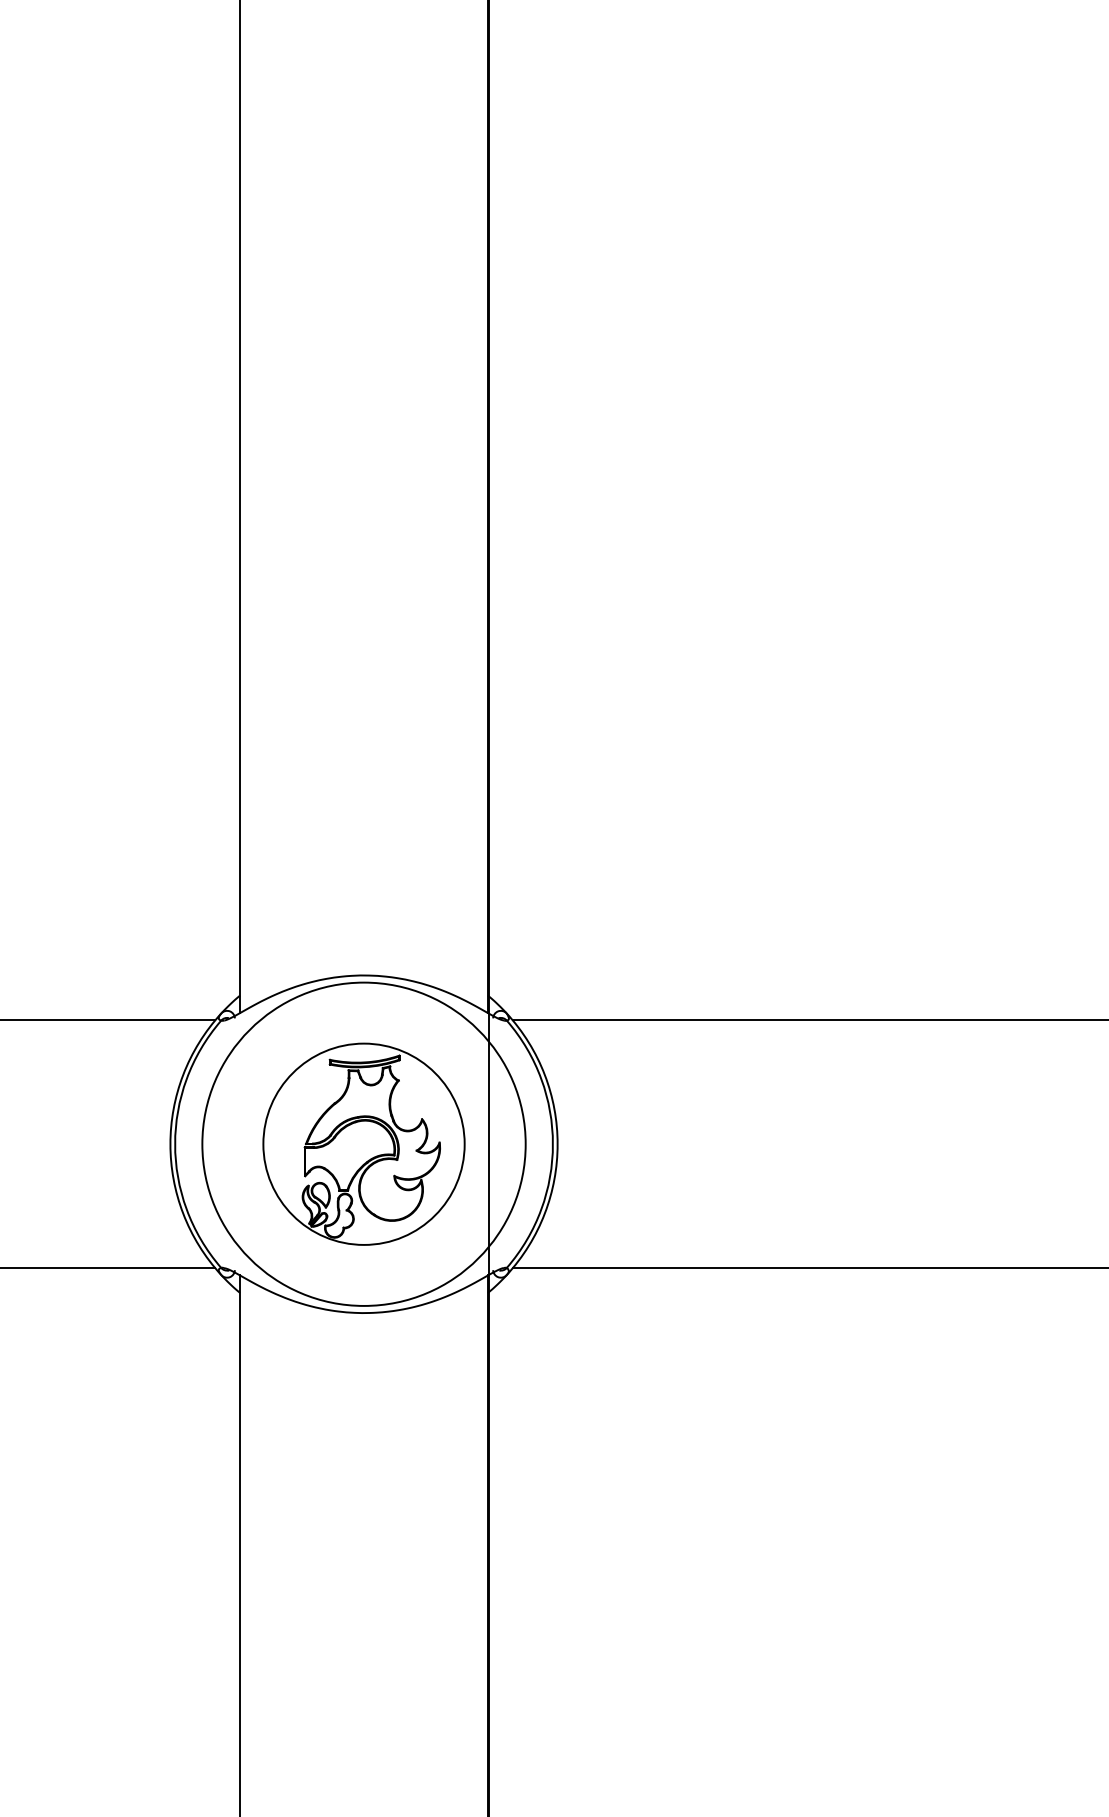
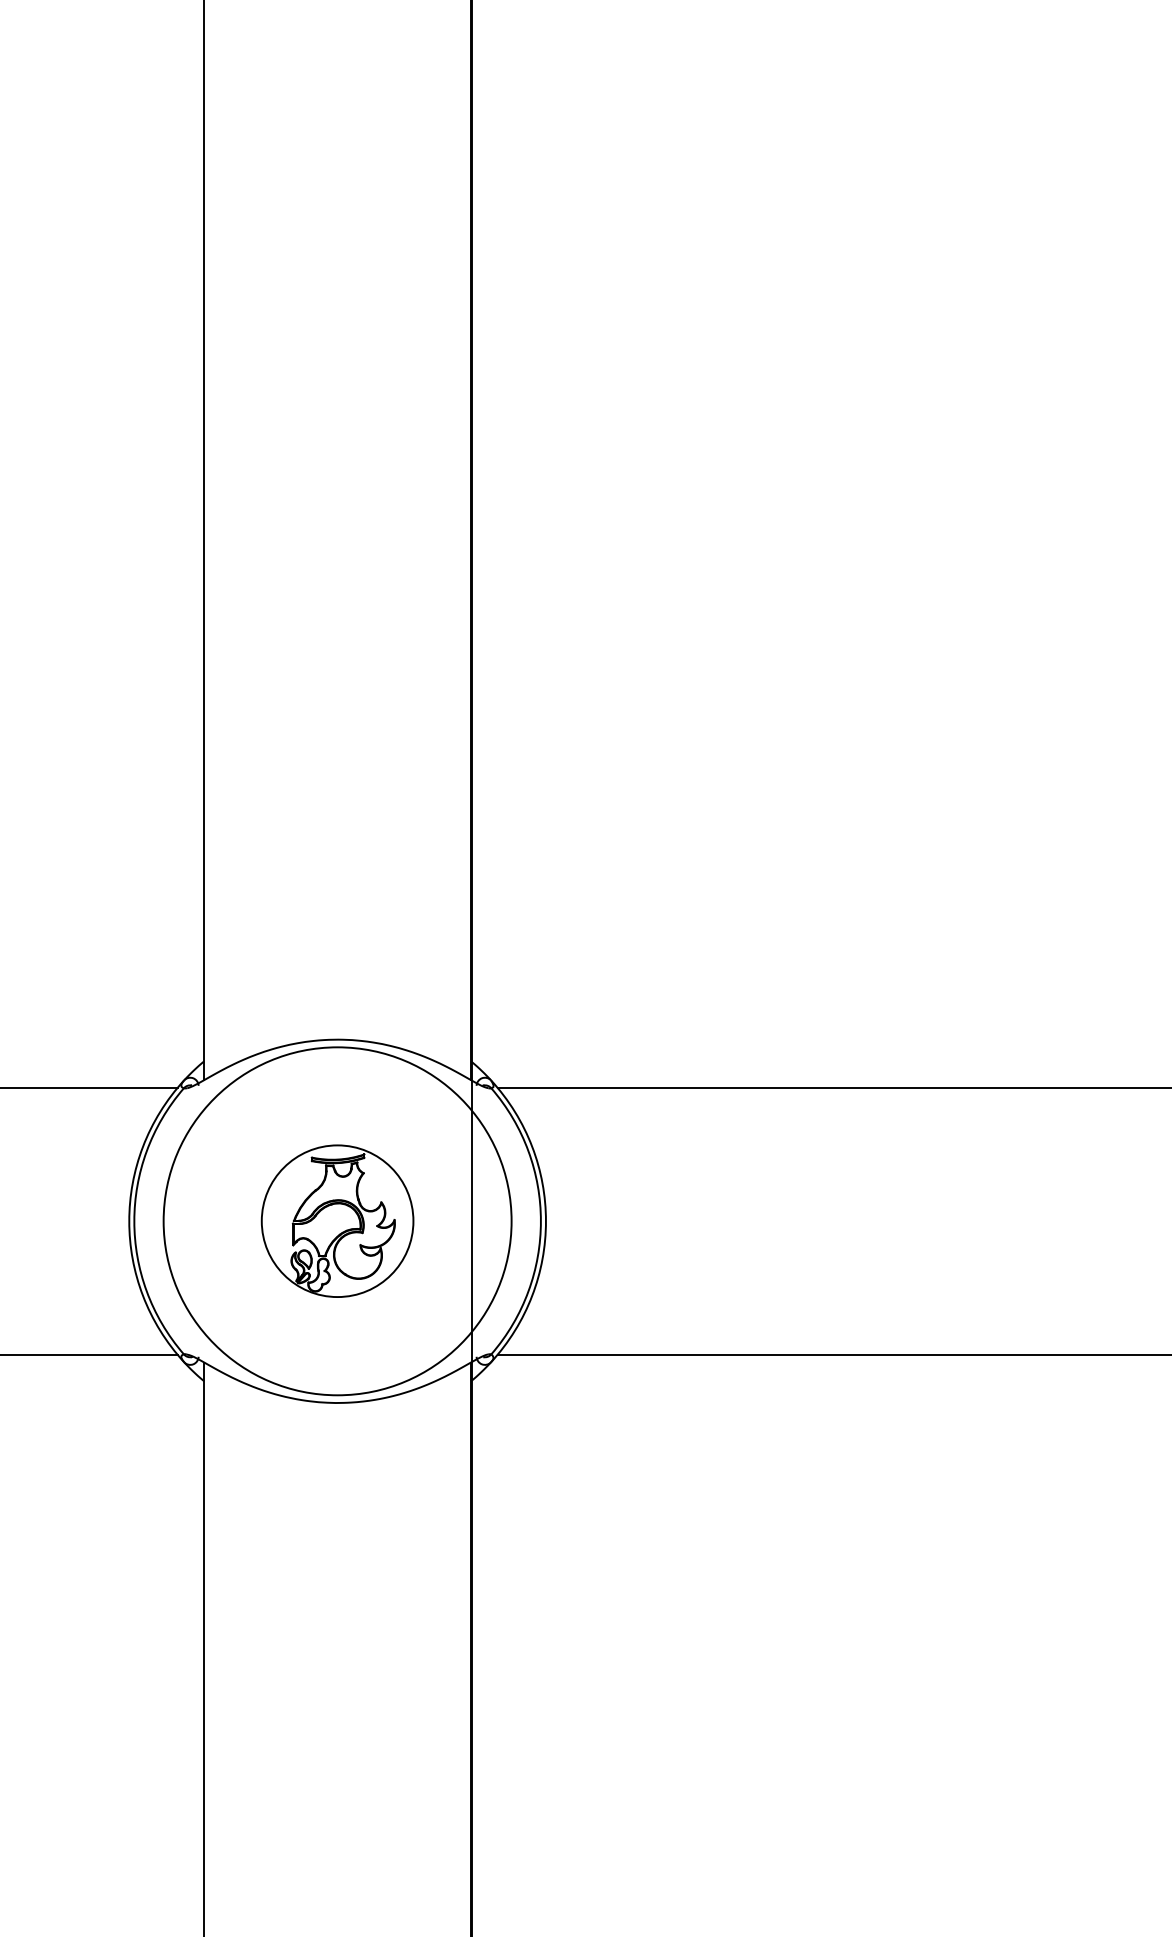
part: (363, 1143) -> (337, 1220), size x0.7

